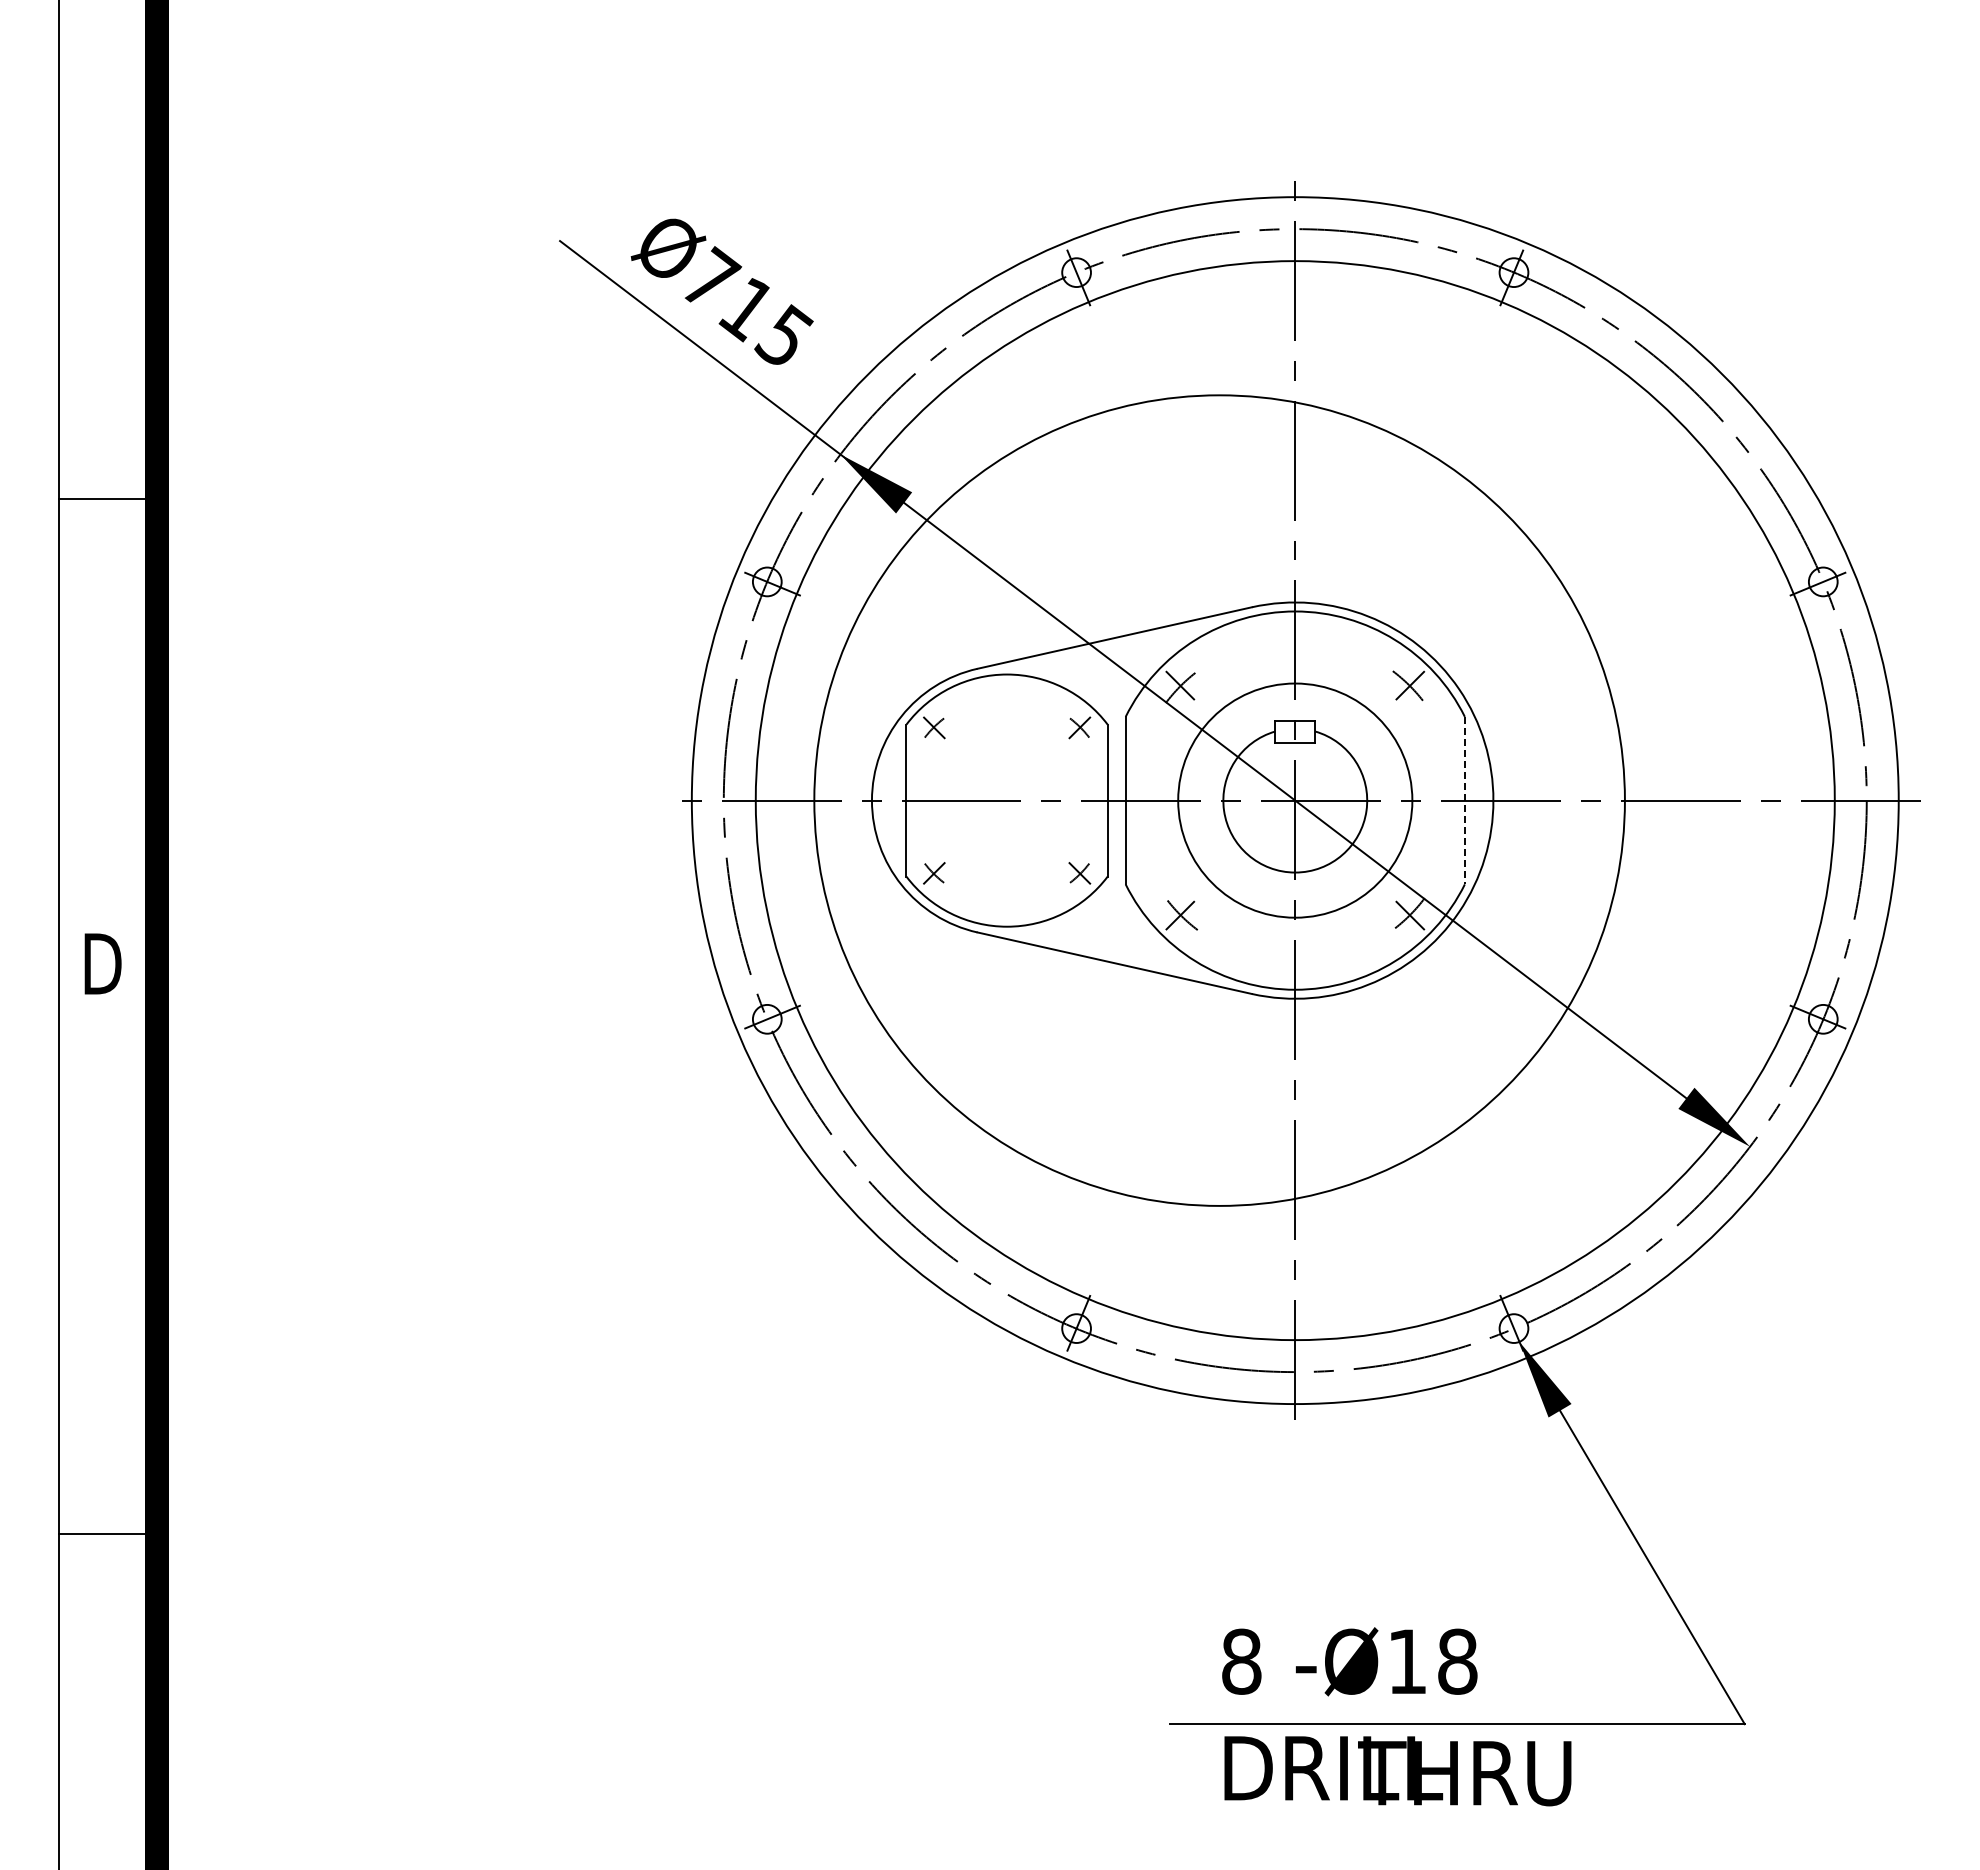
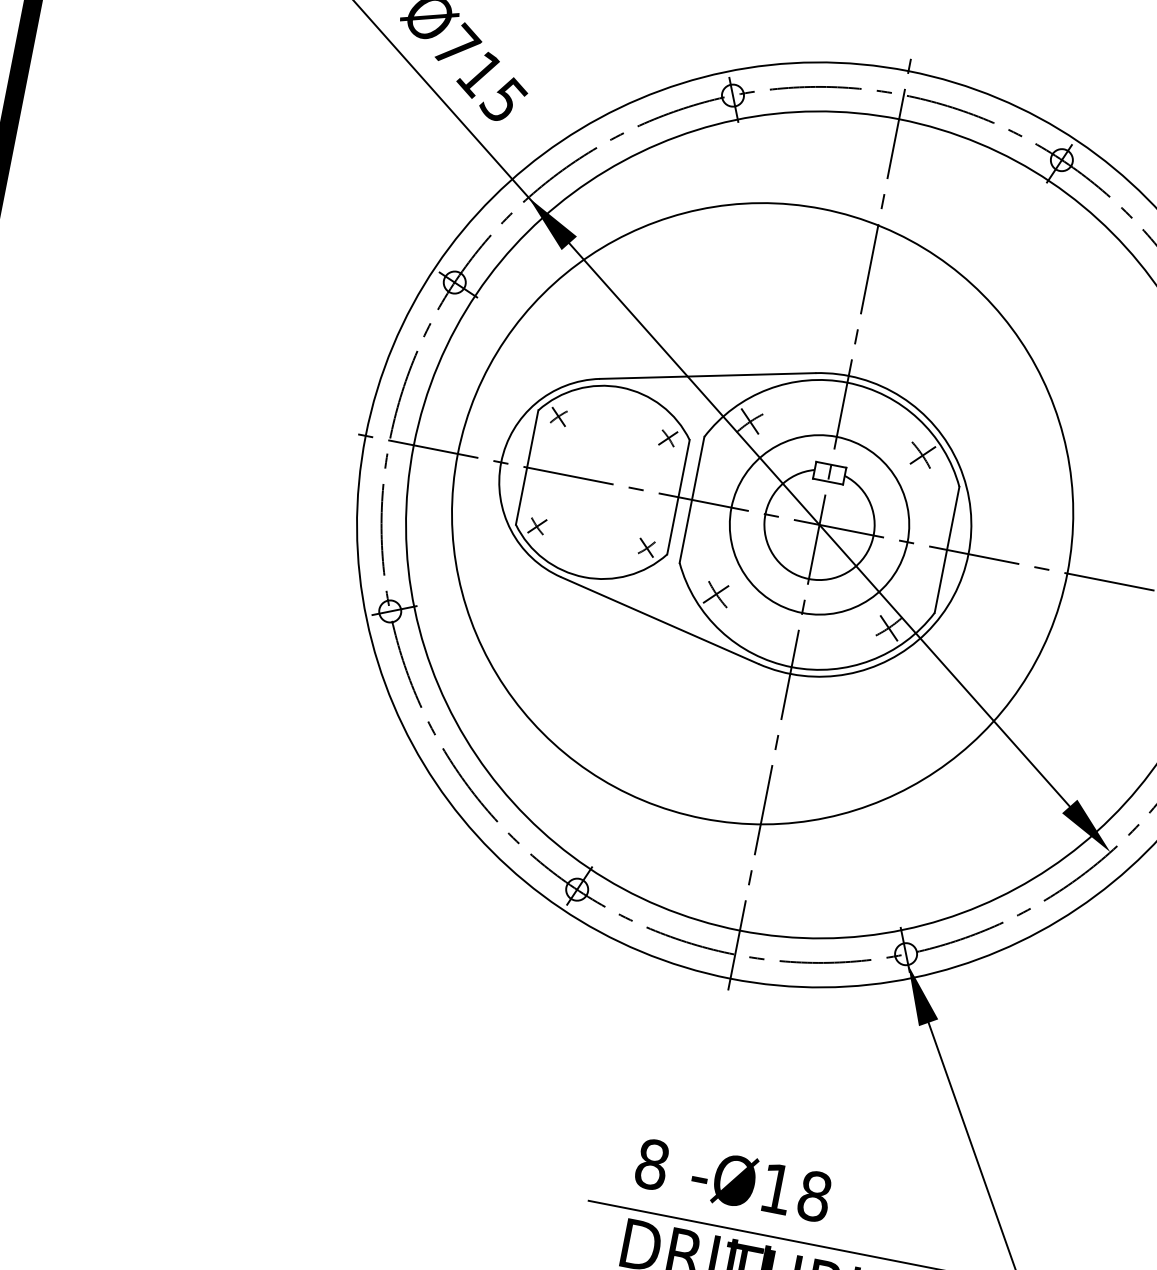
line: (1464, 800) -> (946, 549), dashed -> solid

